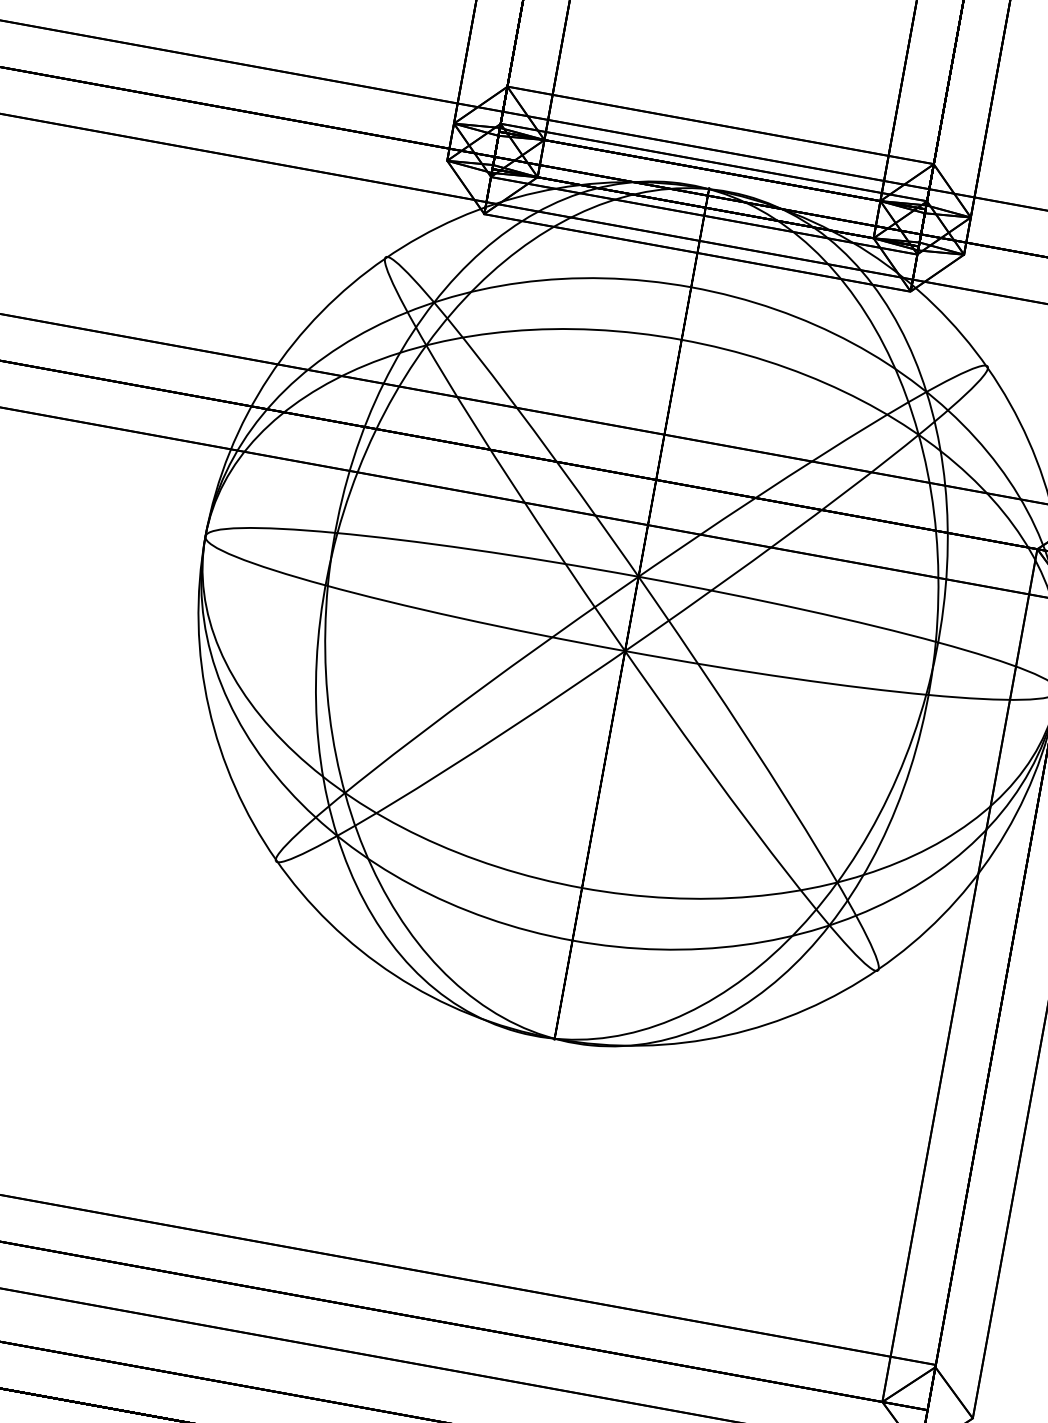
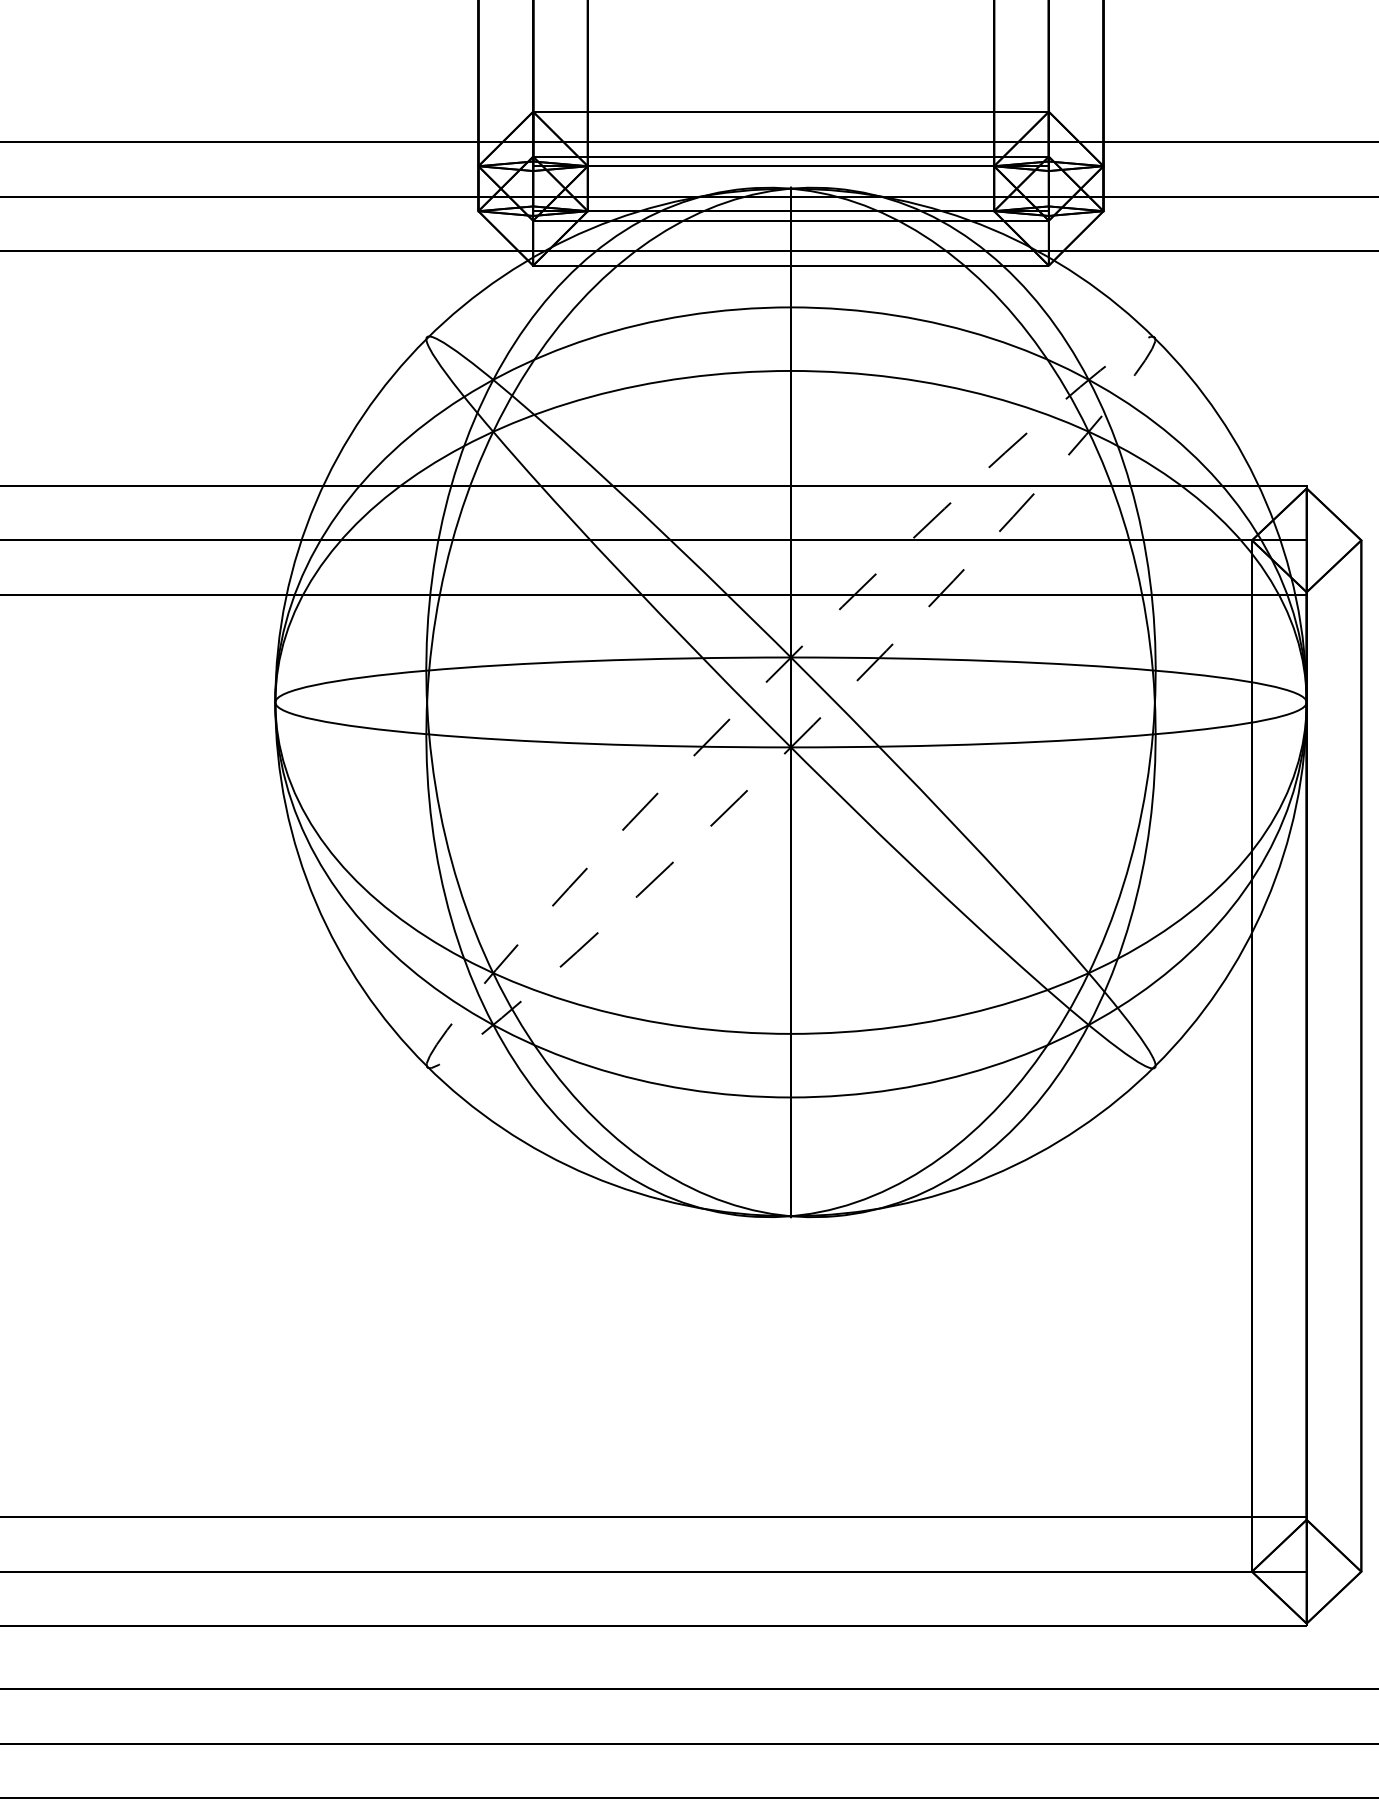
circle: (631, 613) -> (790, 702), solid -> dashed

